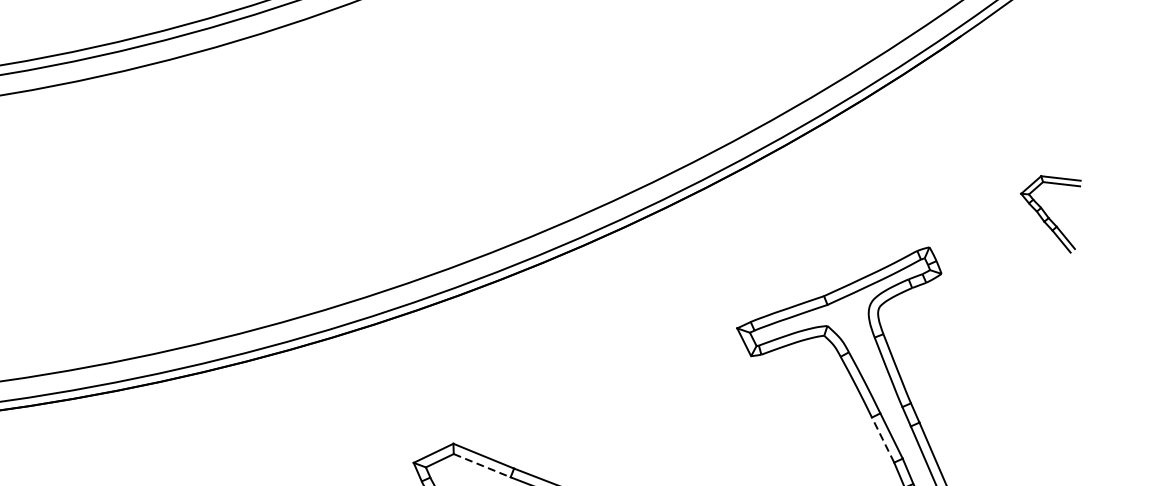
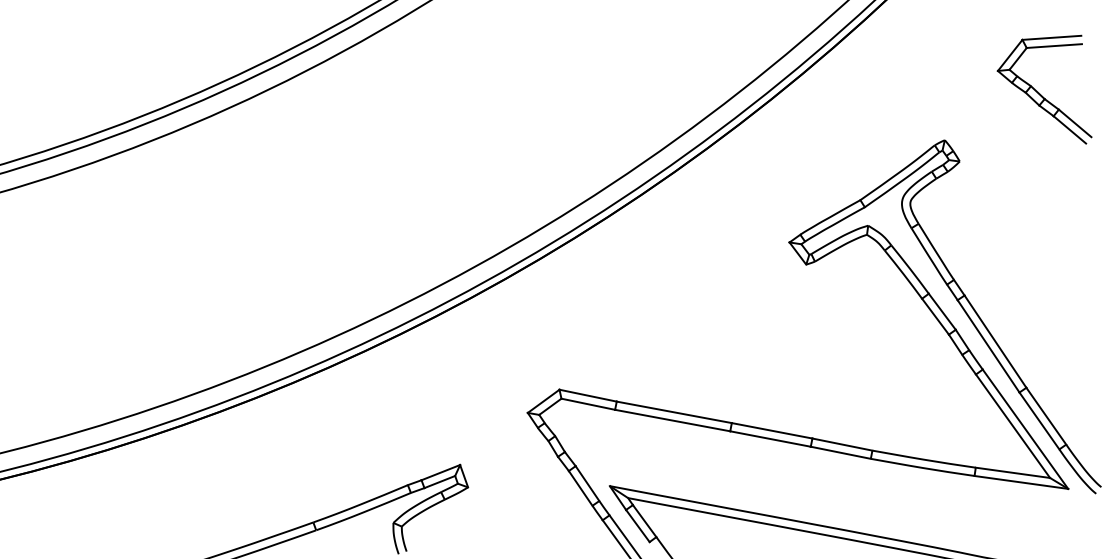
part: (1049, 211) -> (1044, 89), size x1.67
line: (883, 439) -> (935, 316), dashed -> solid
line: (482, 465) -> (588, 404), dashed -> solid

